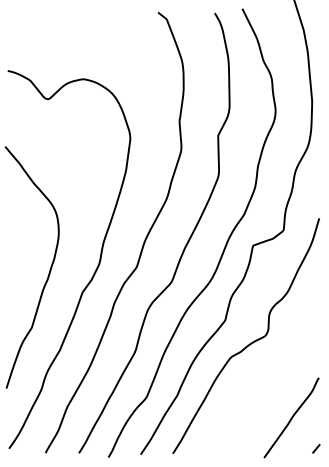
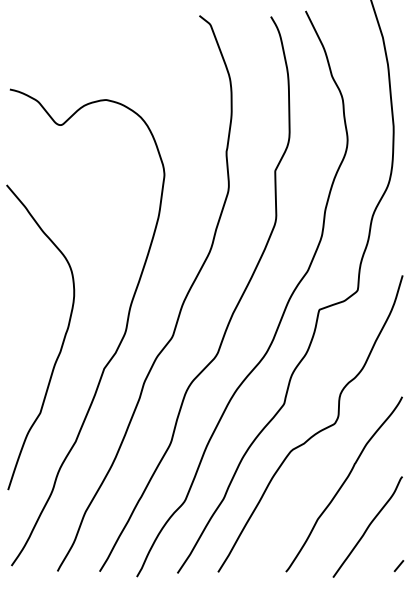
curve: (272, 384) -> (343, 484), added

